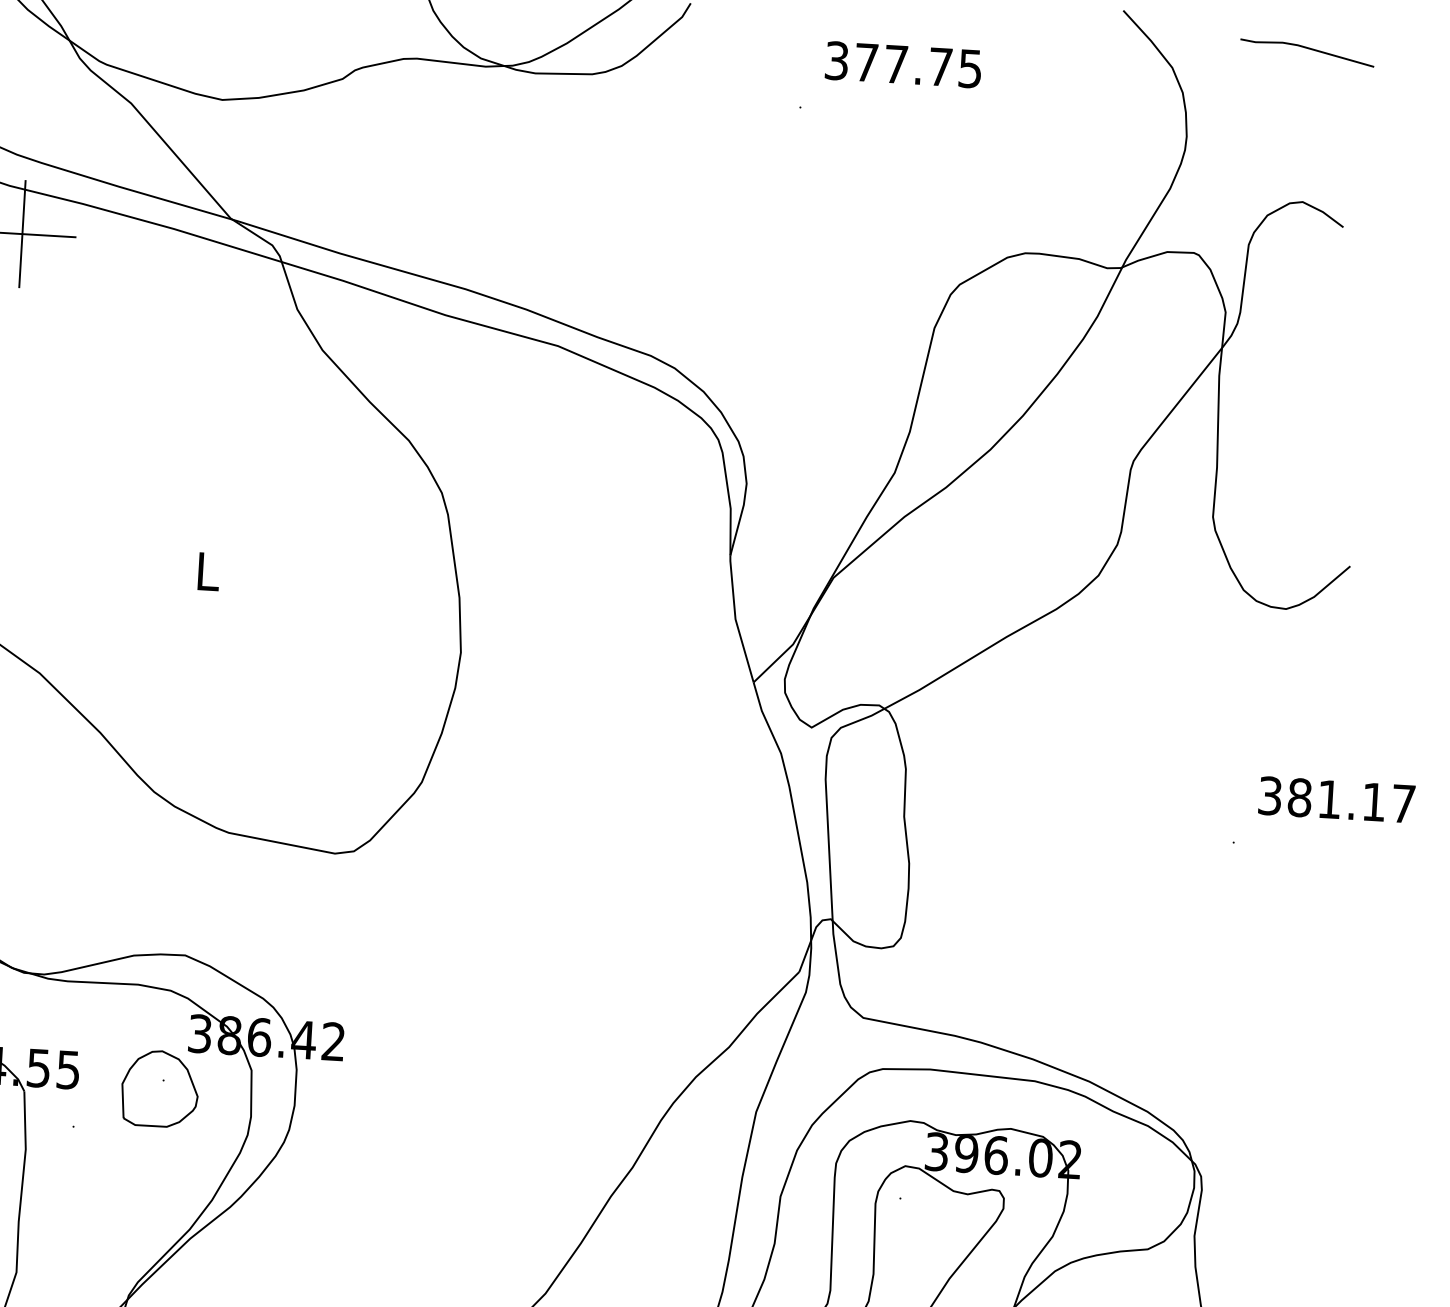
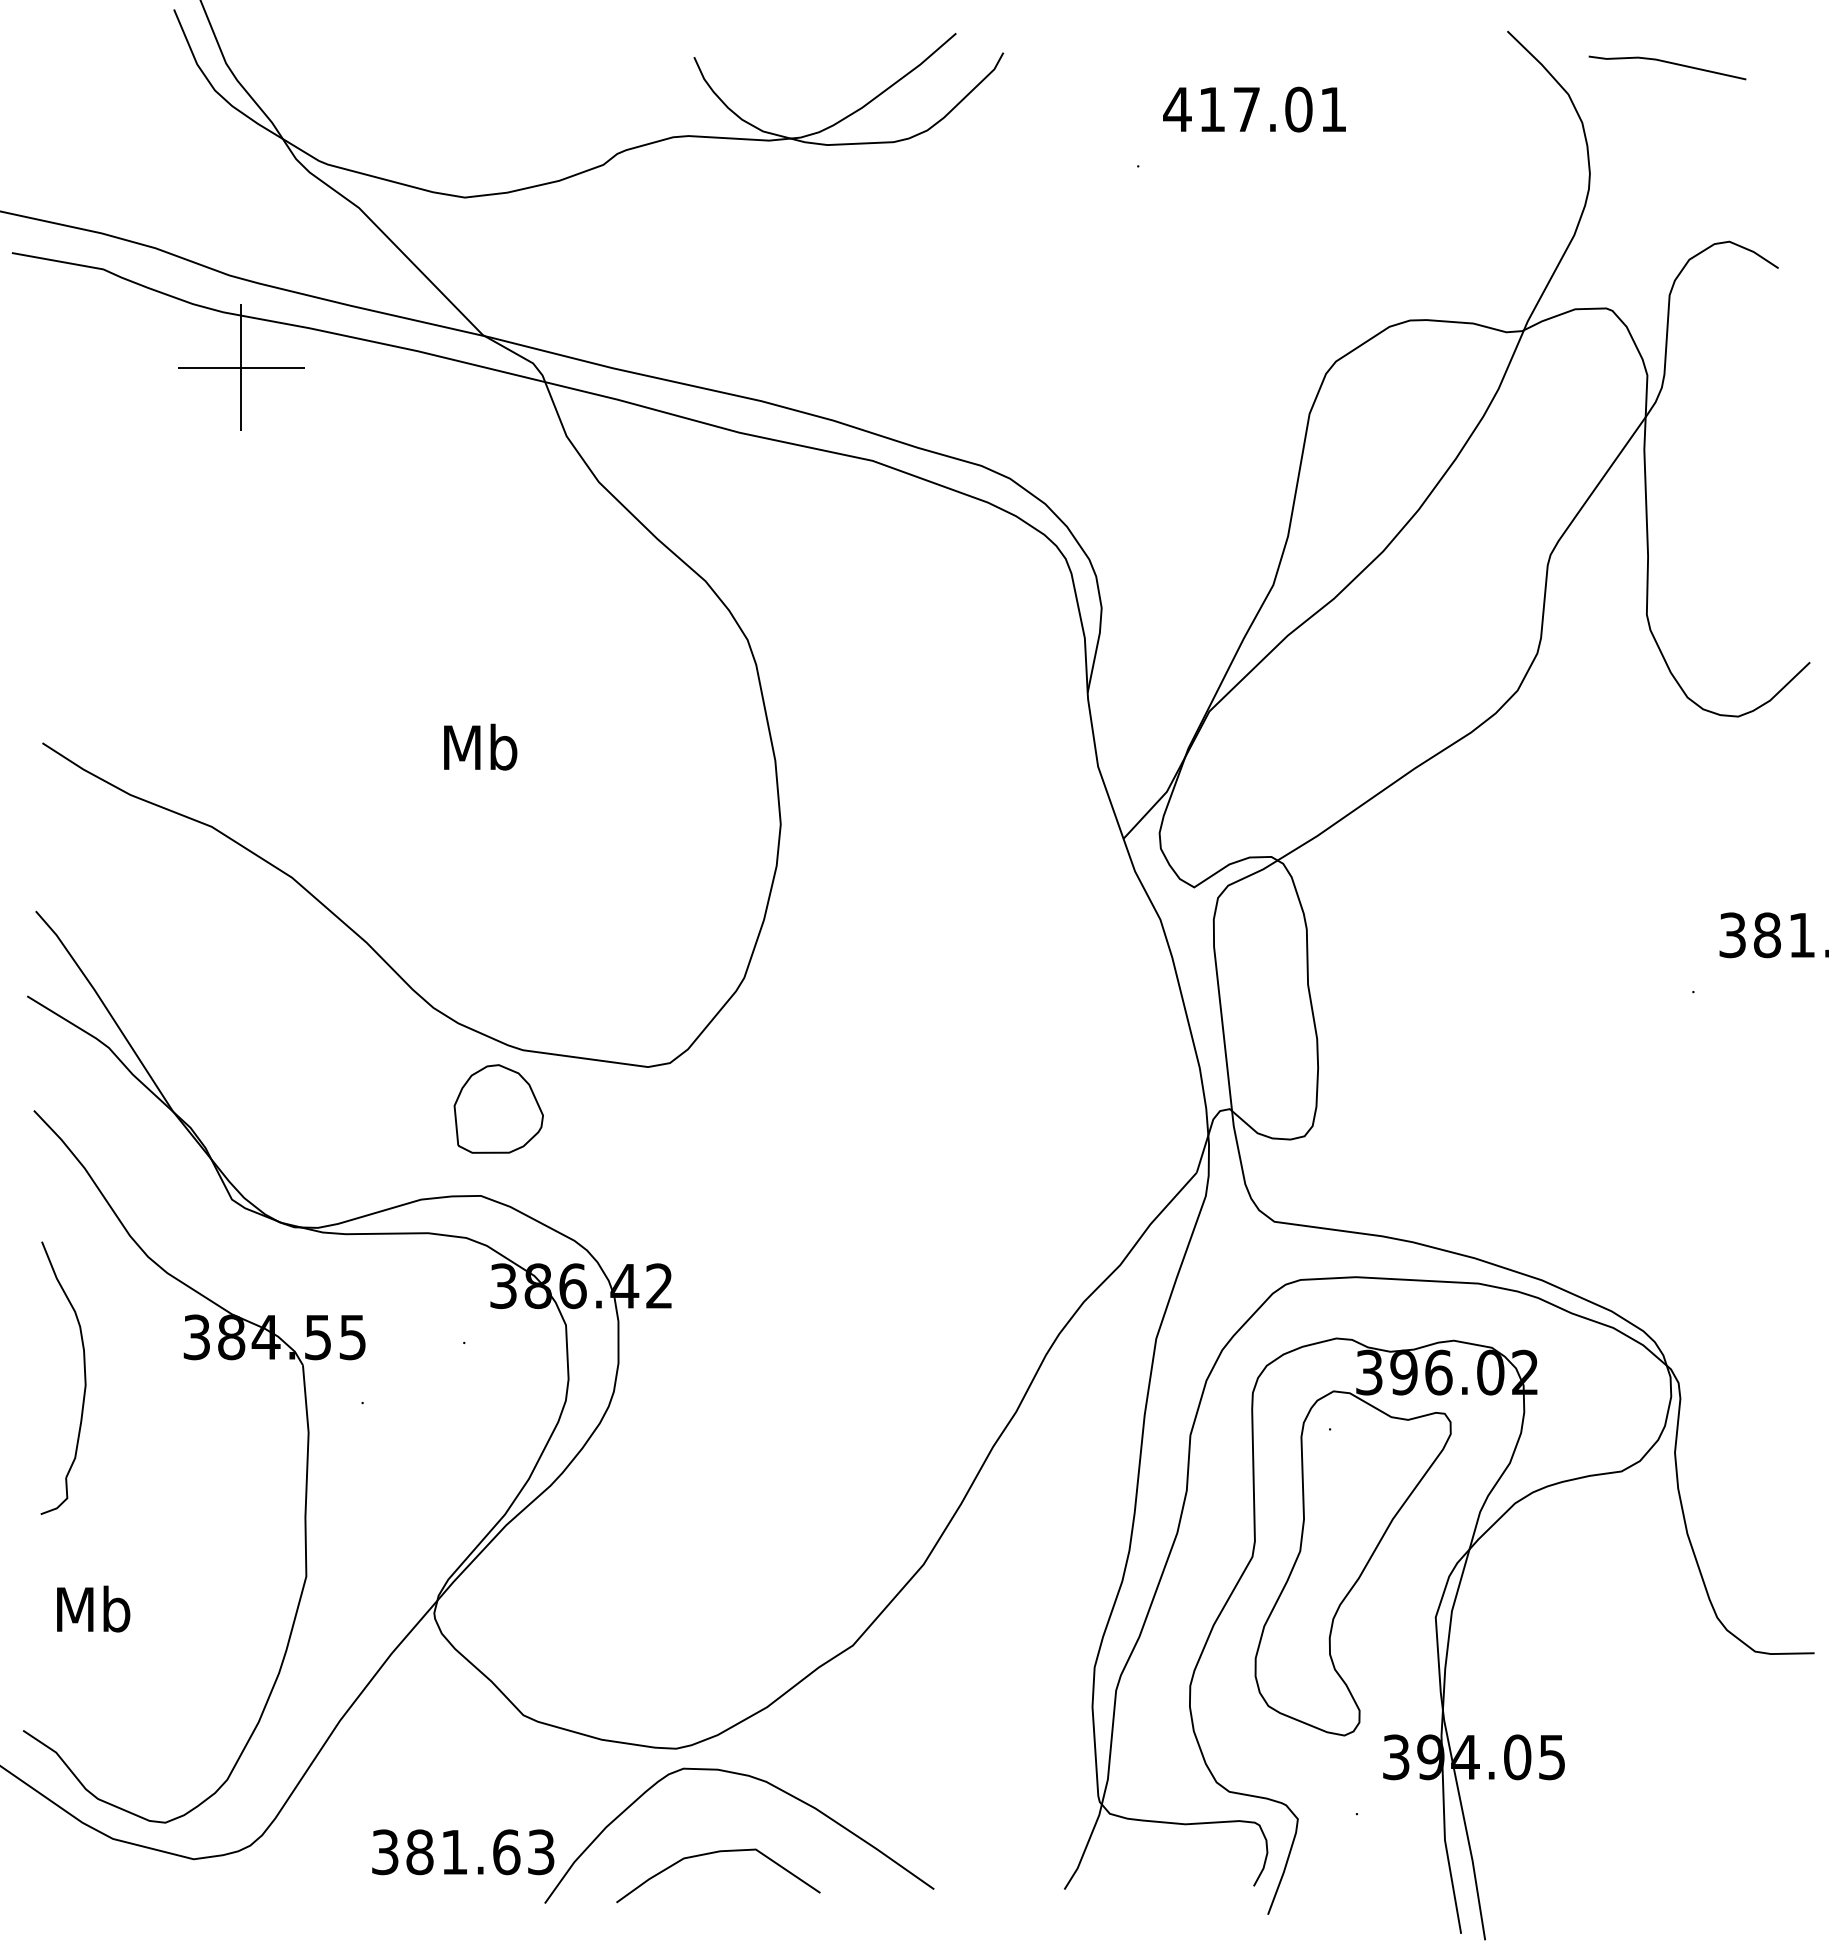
line: (1308, 49) -> (1668, 63), moved
text: (902, 64) -> (1254, 109), 377.75 -> 417.01
text: (207, 570) -> (480, 746), L -> Mb
part: (159, 1088) -> (498, 1108), moved

